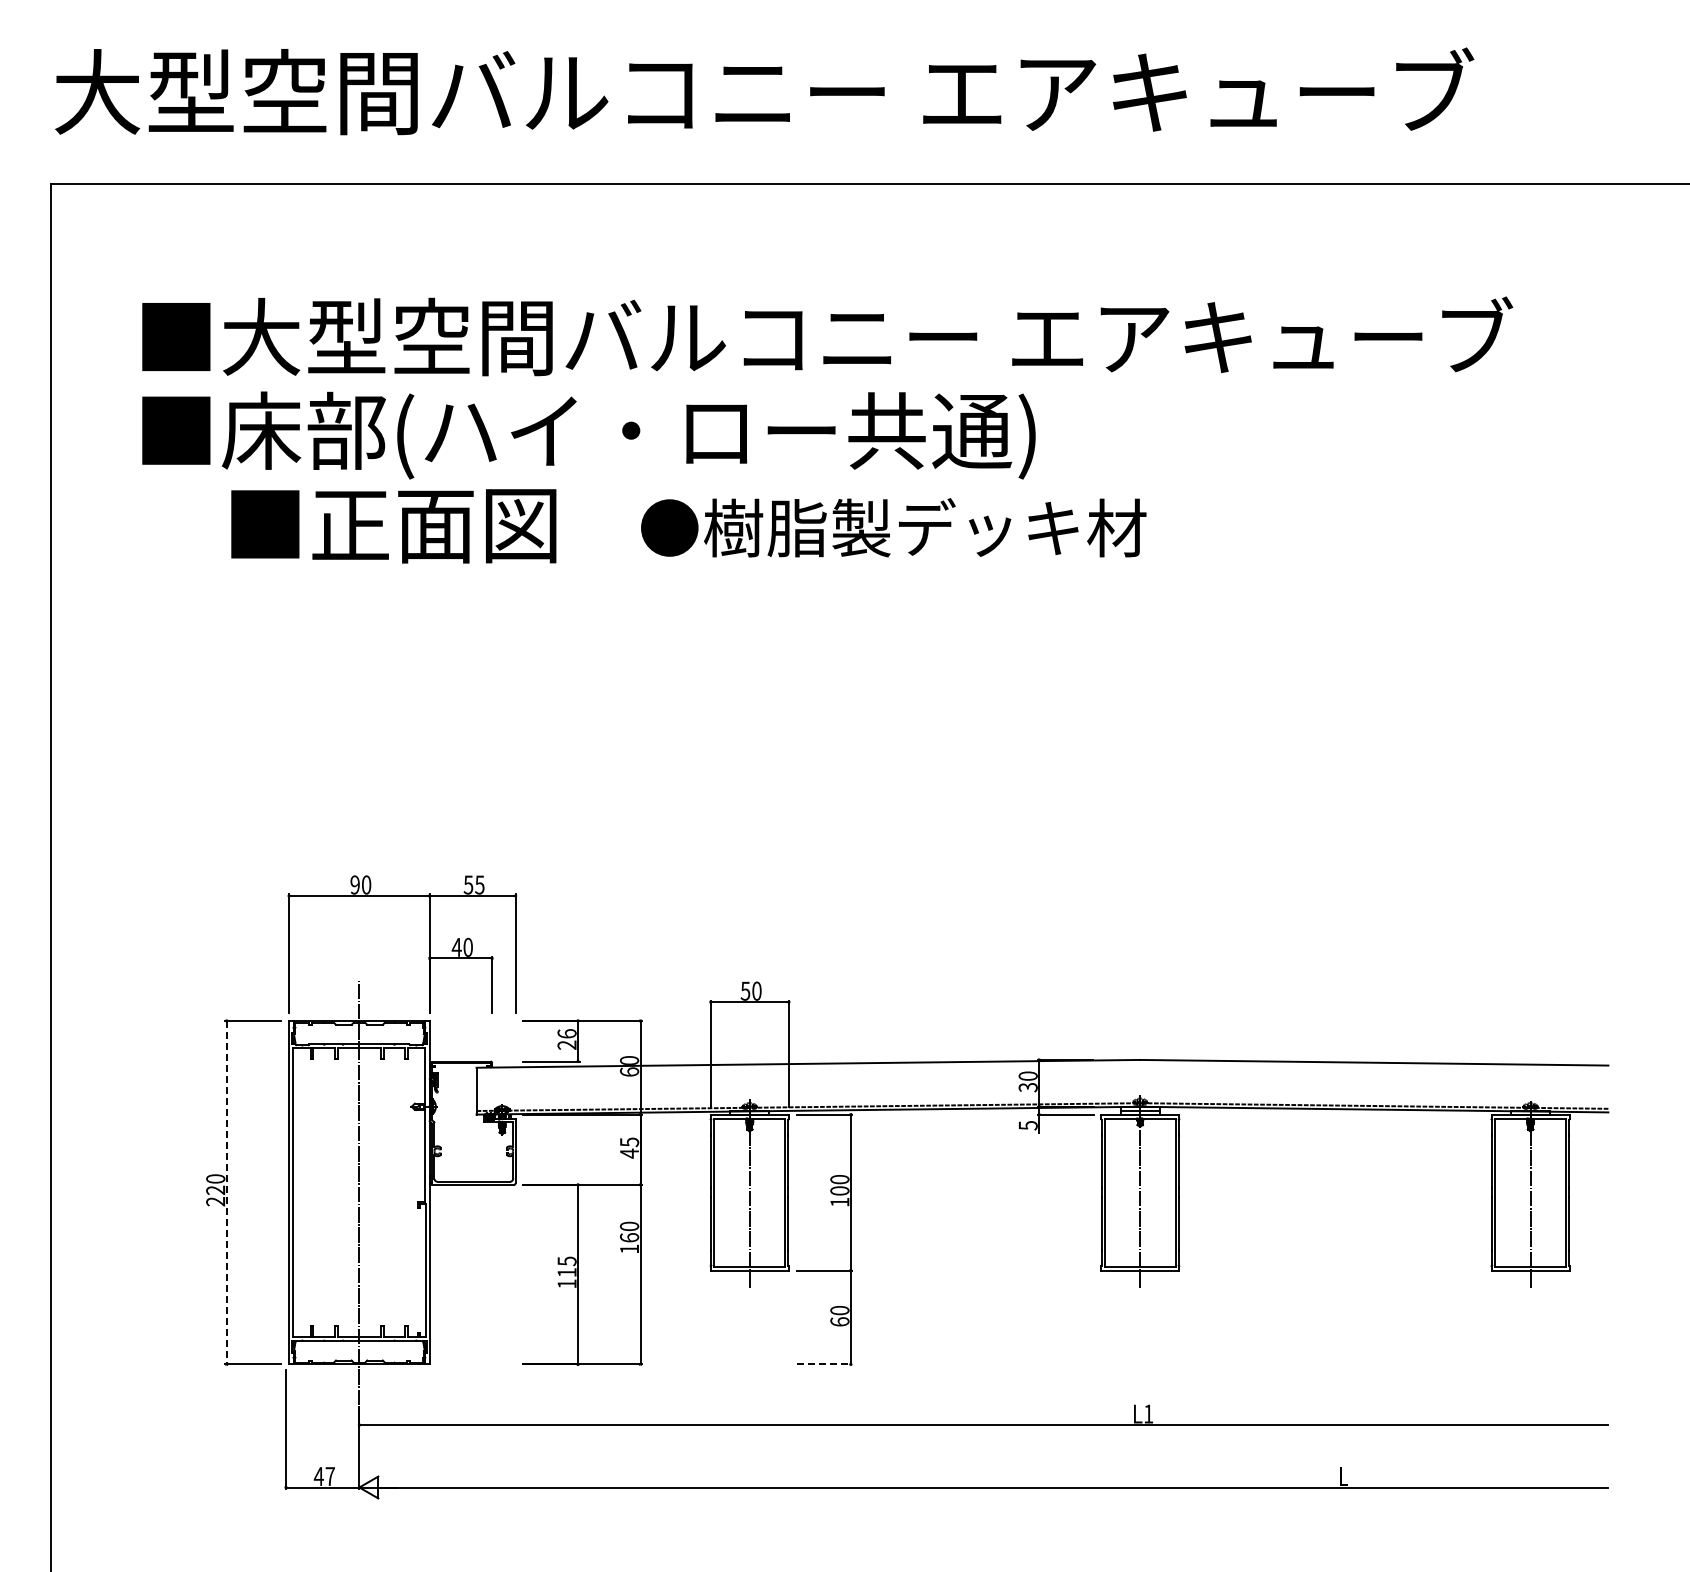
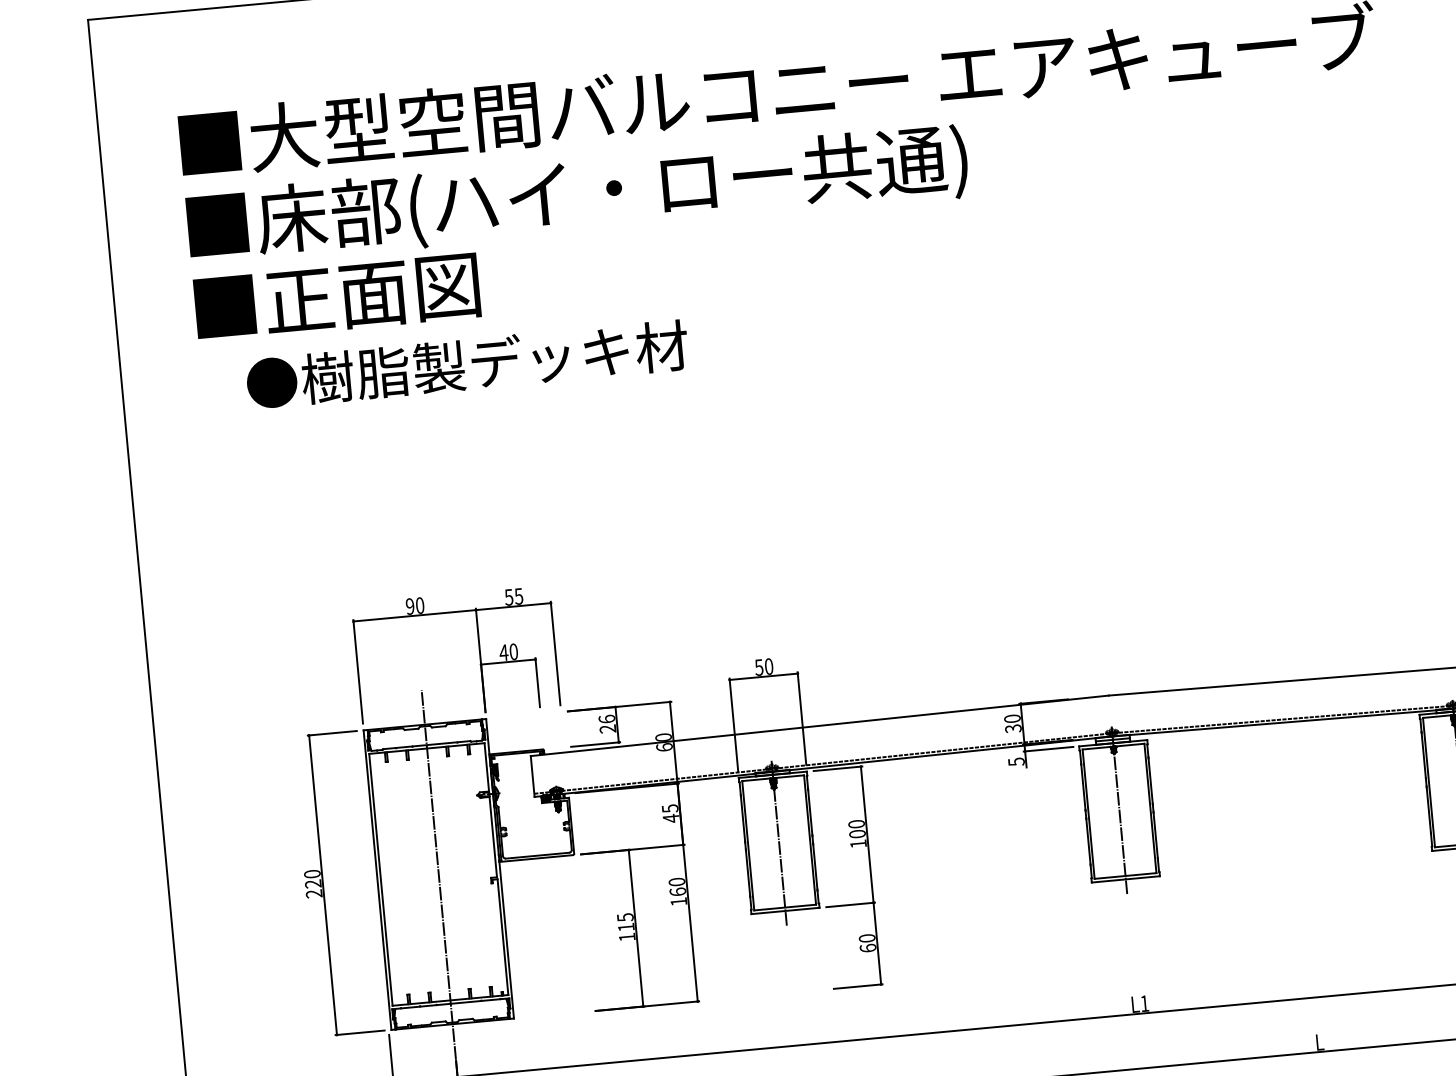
text: (393, 526) -> (337, 298), moved
text: (893, 527) -> (467, 364), moved
line: (226, 1192) -> (322, 885), dashed -> solid
line: (824, 1364) -> (858, 986), dashed -> solid

